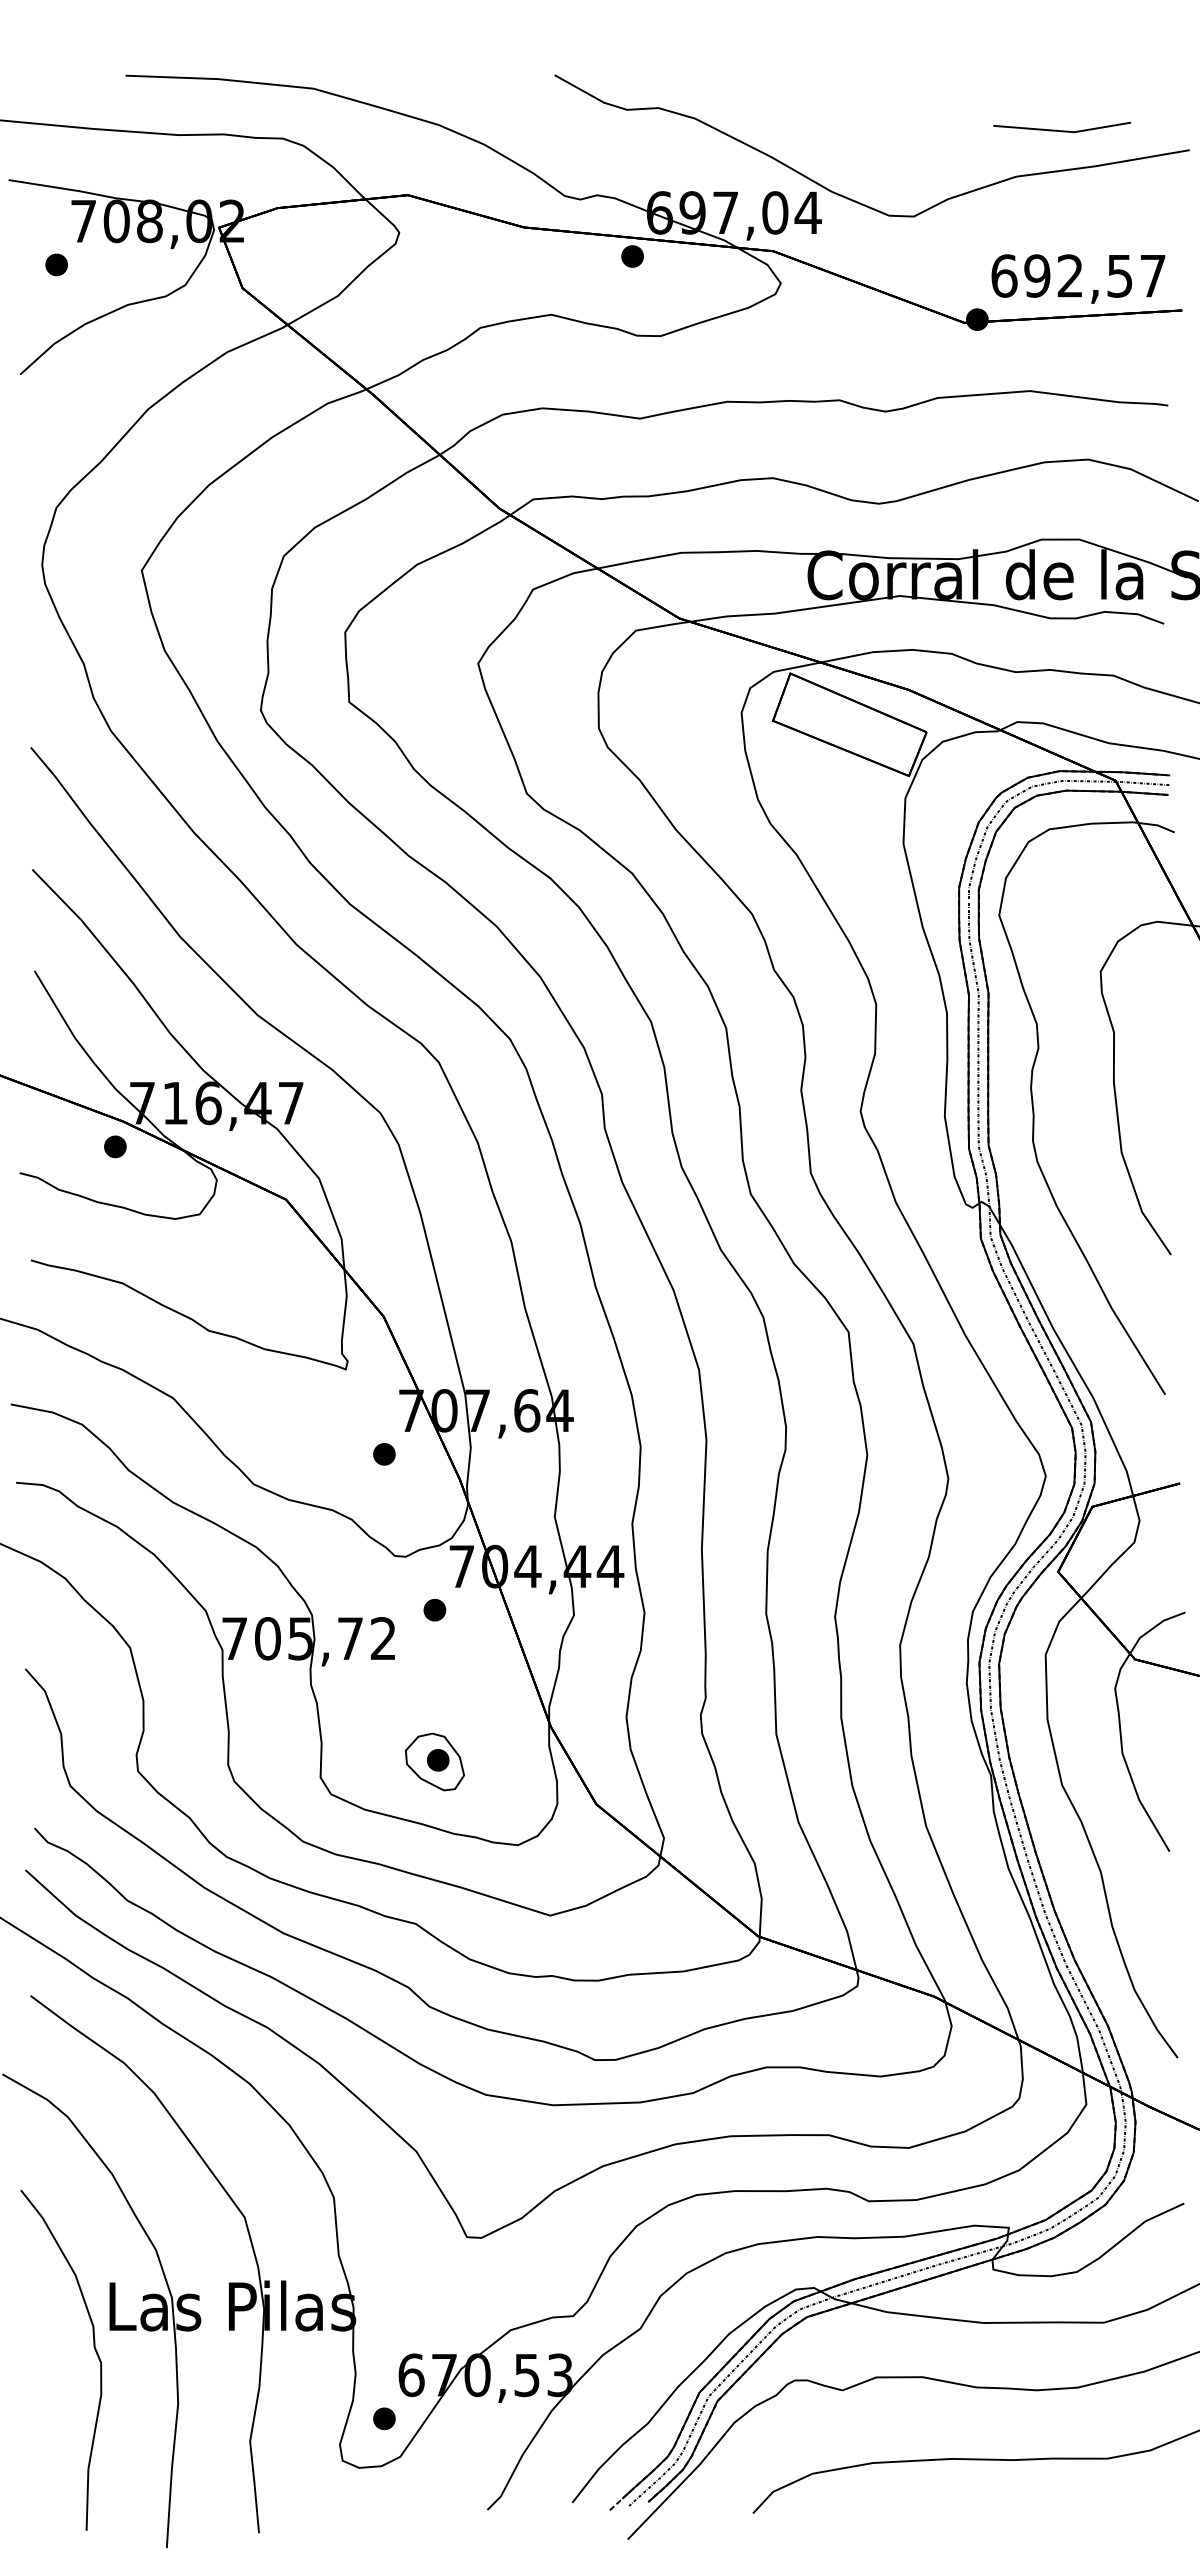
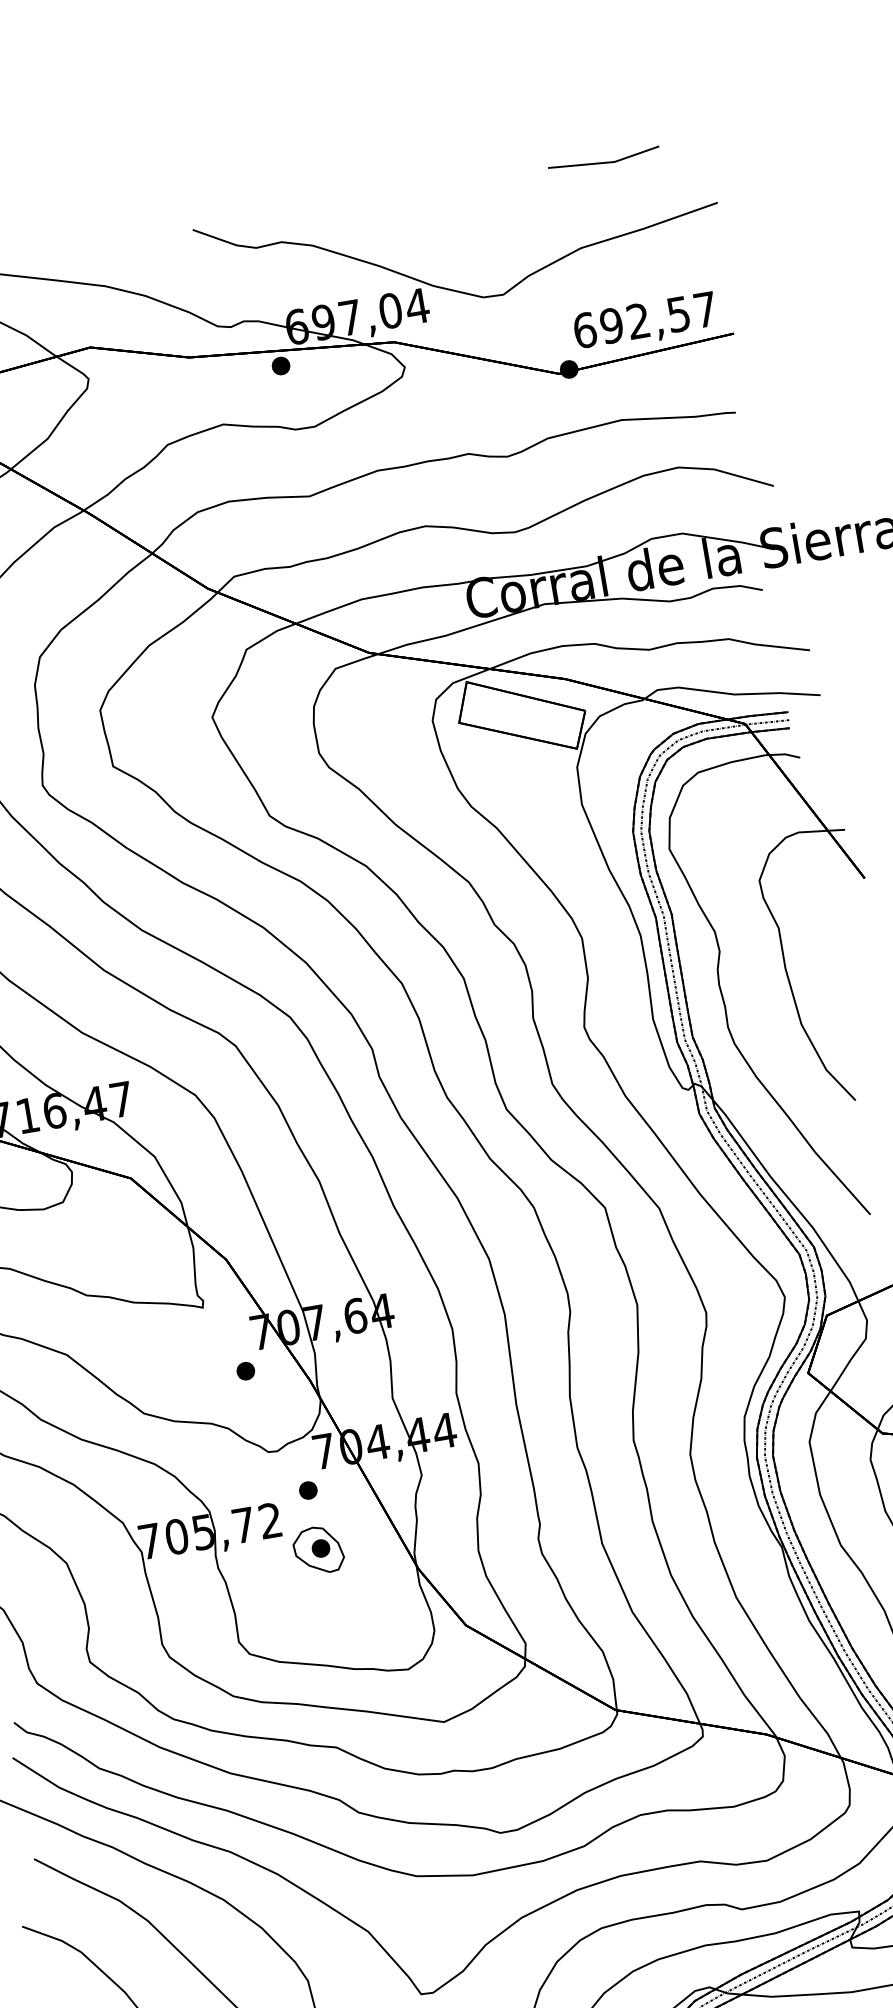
line: (1062, 130) -> (604, 162), moved
part: (434, 1761) -> (318, 1549), moved

